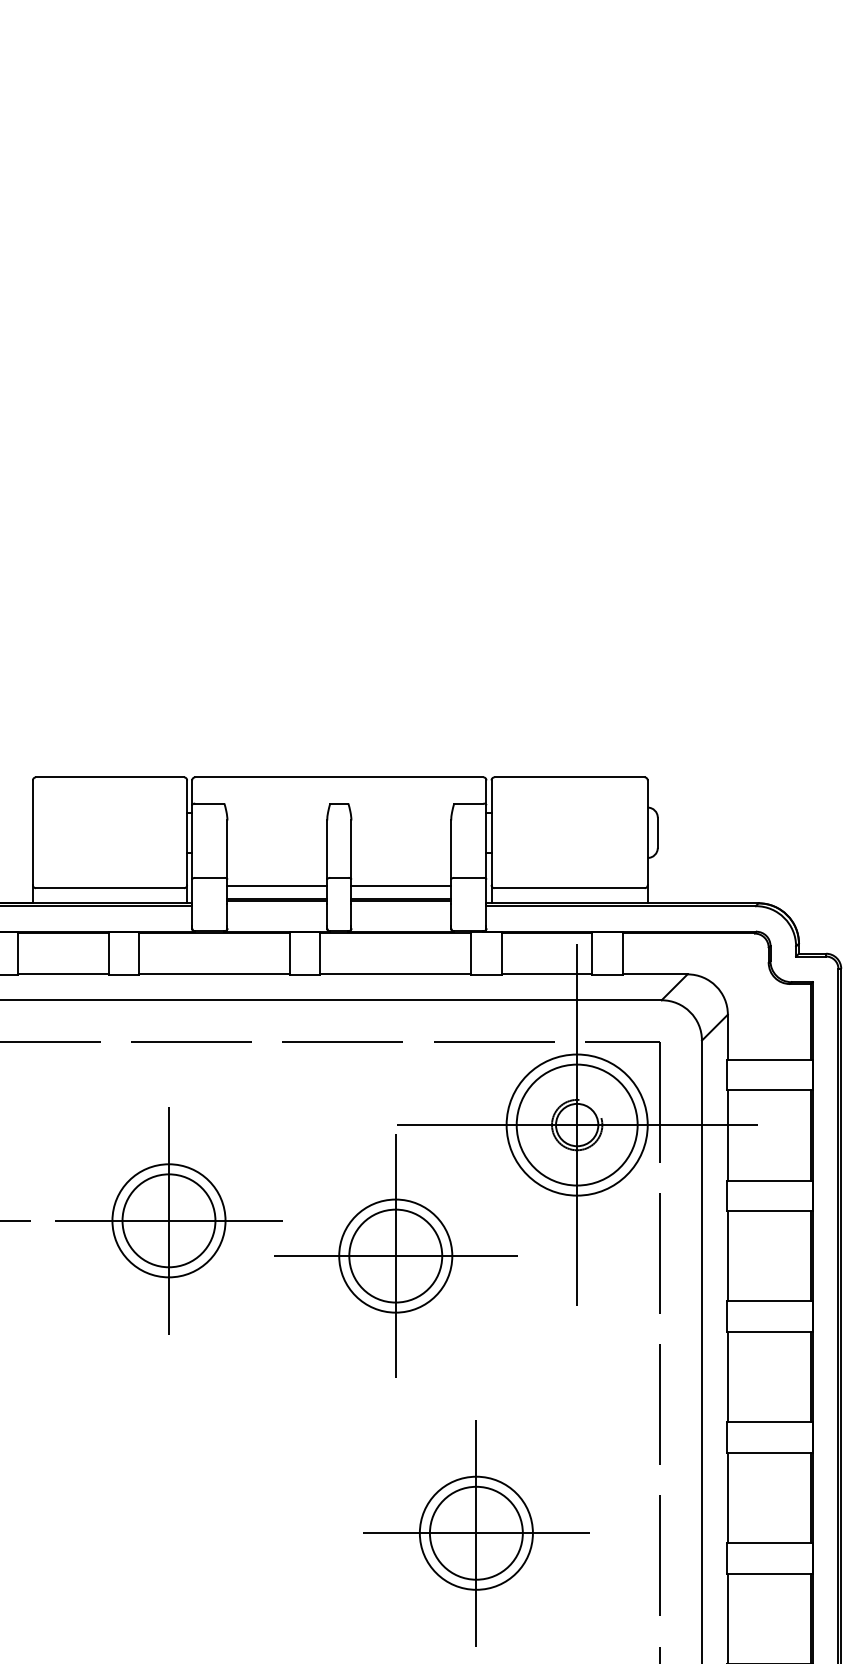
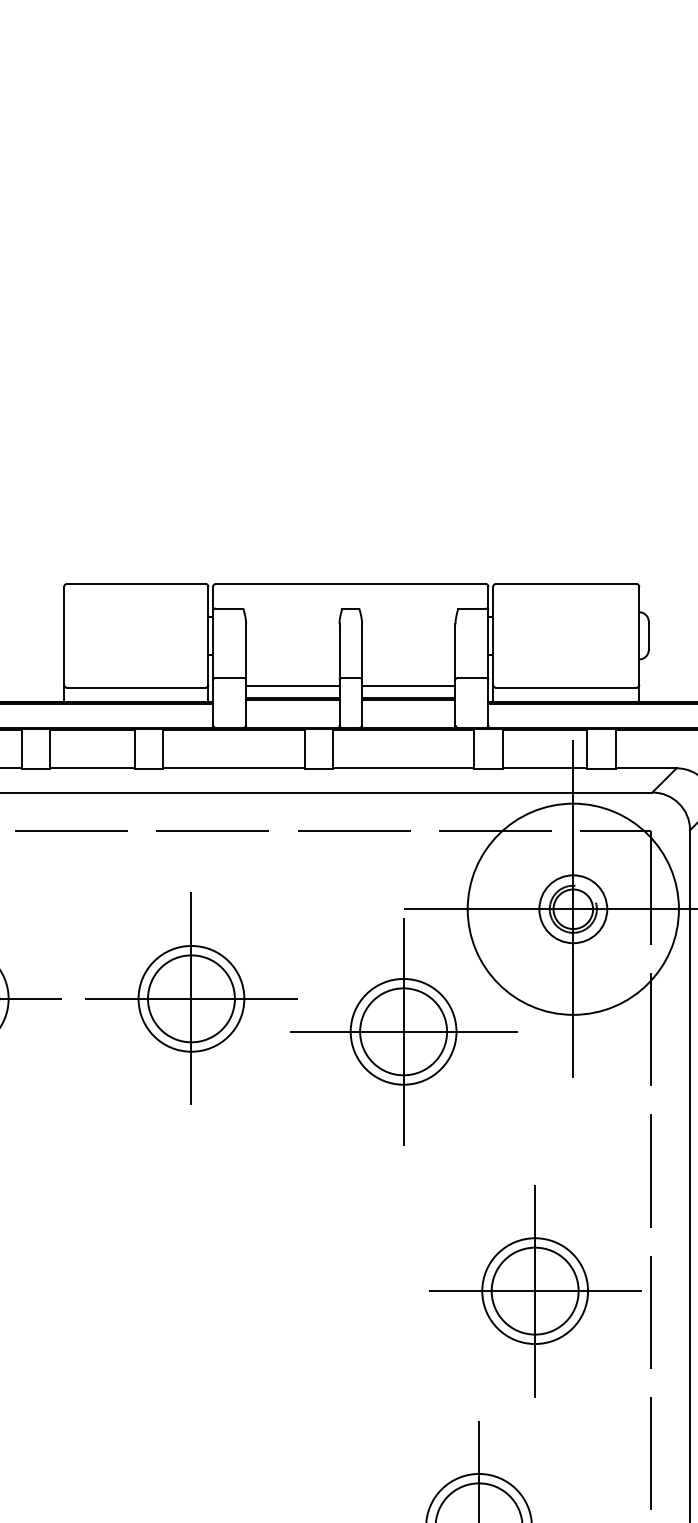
circle: (576, 1124) -> (572, 908), size x0.6
circle: (576, 1124) -> (572, 908), size x1.6
part: (476, 1533) -> (535, 1291), moved

